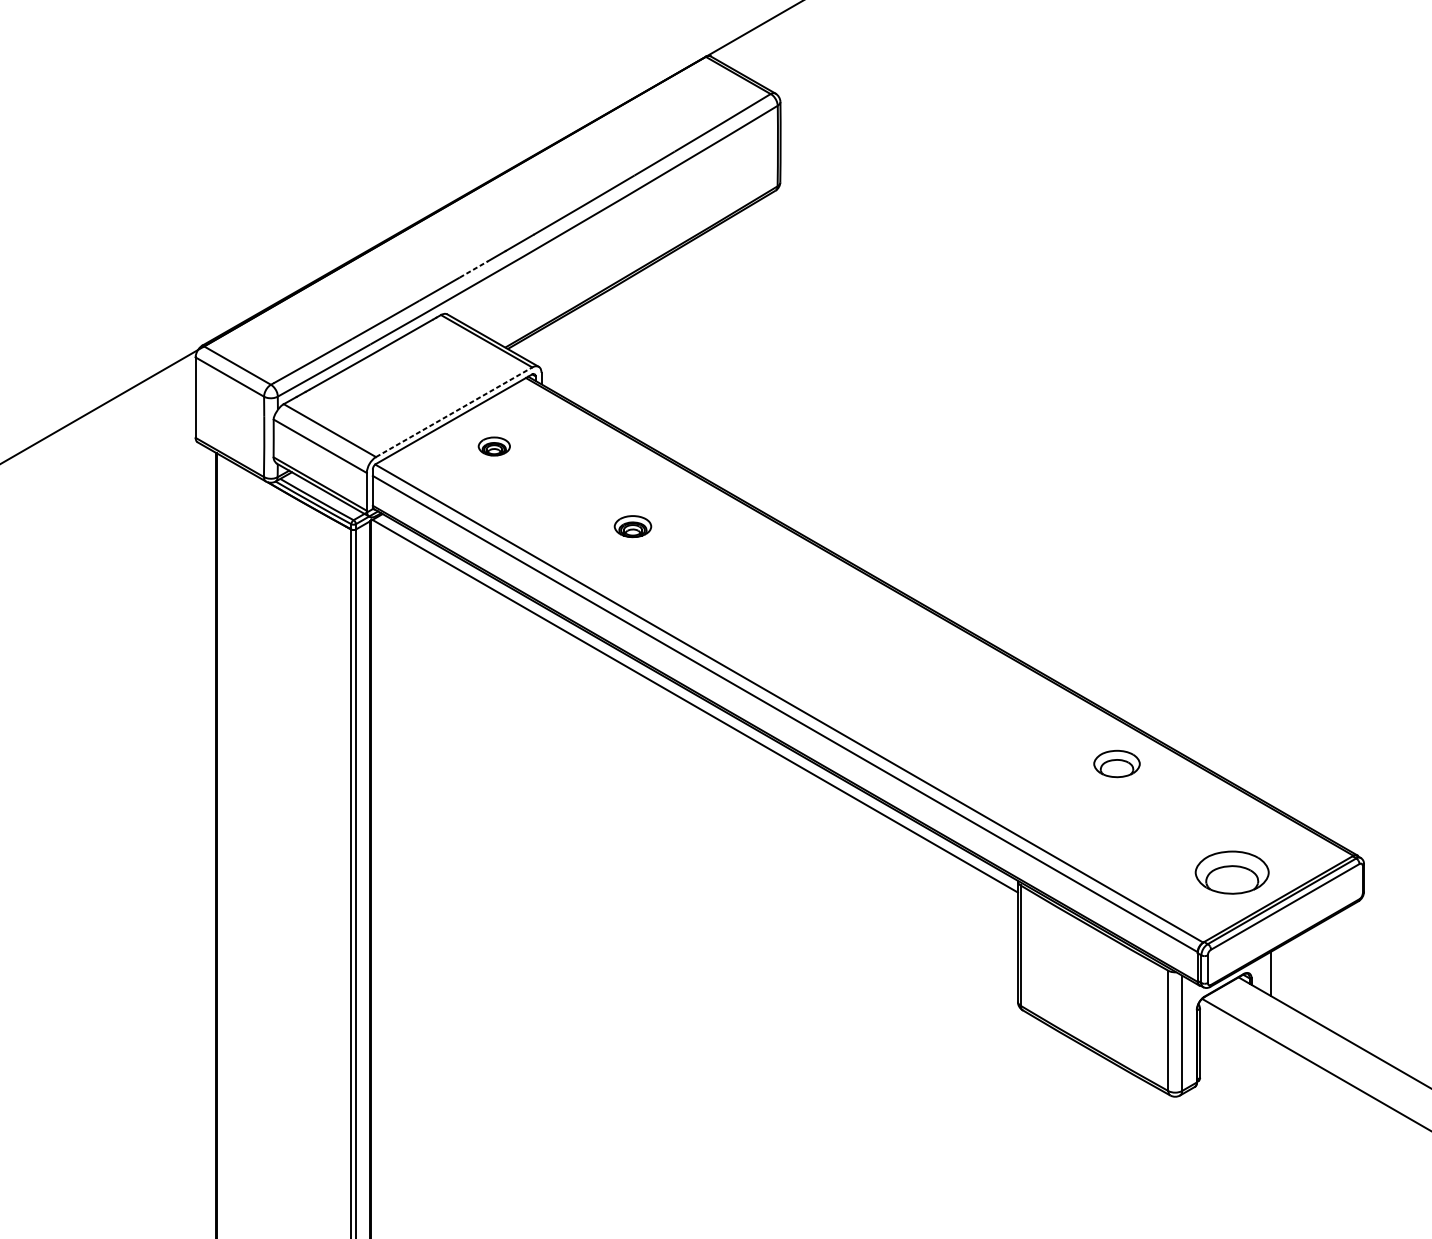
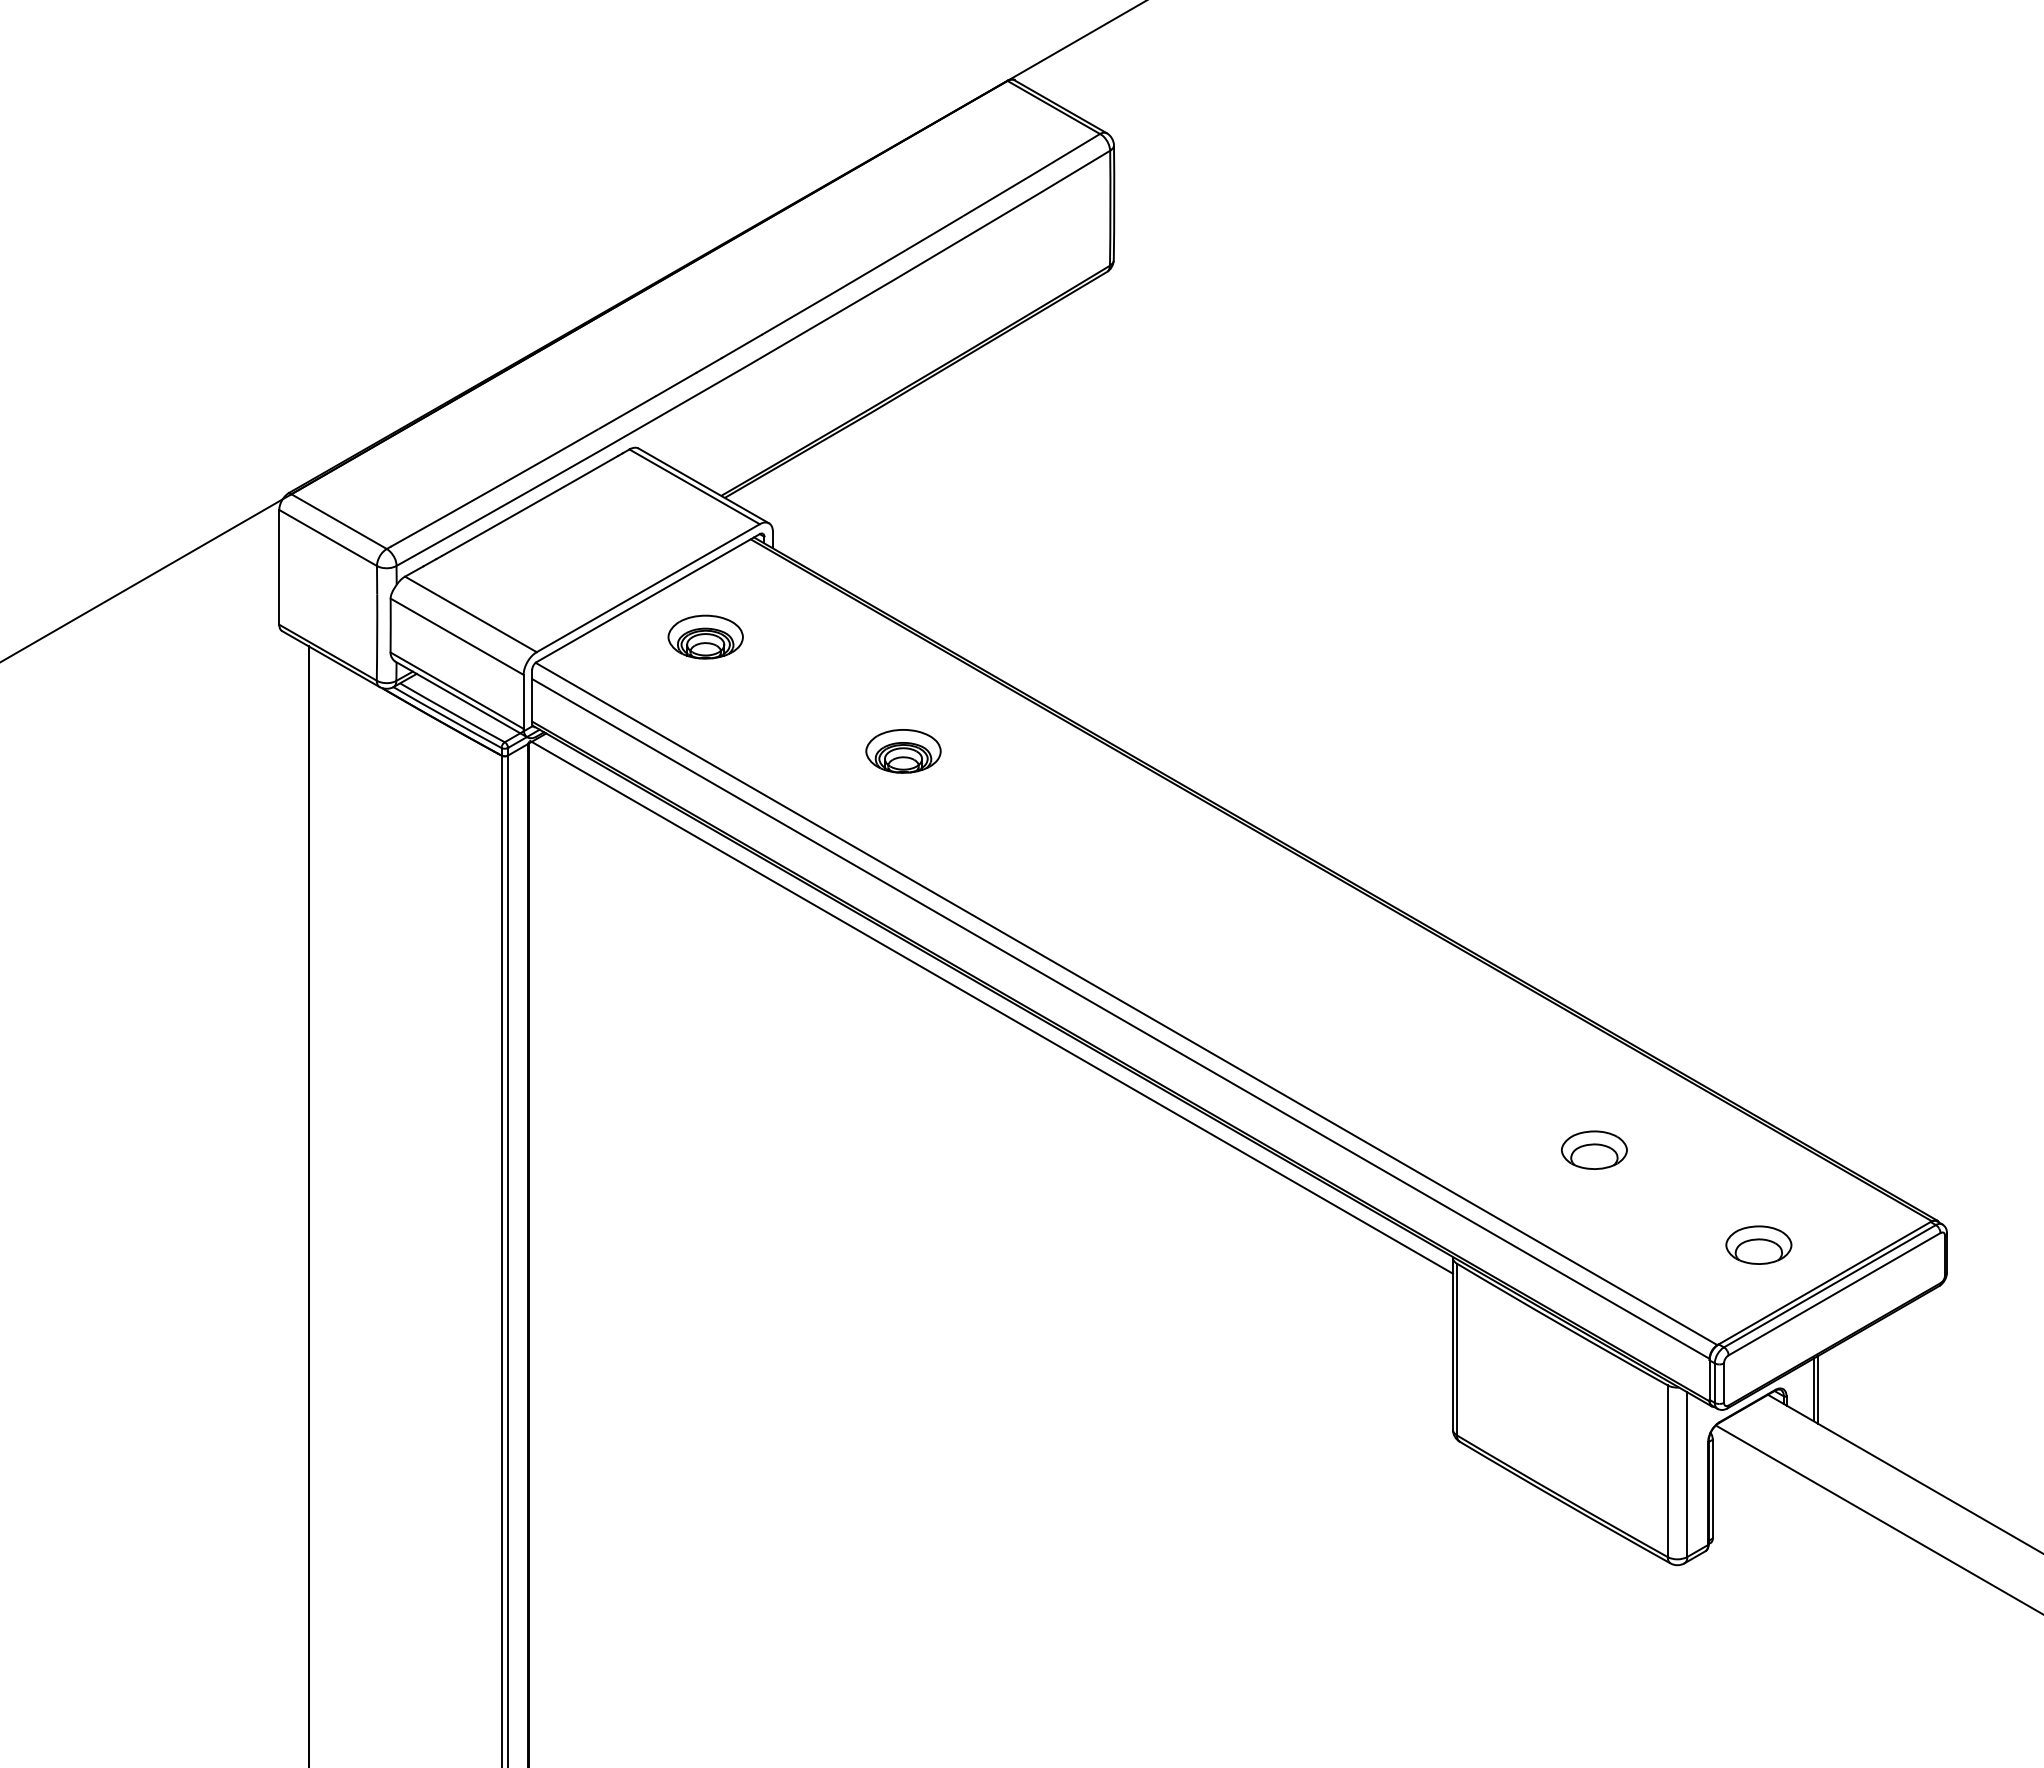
line: (473, 269) -> (676, 384), dashed -> solid
line: (454, 412) -> (648, 588), dashed -> solid
part: (494, 446) -> (705, 636), size x1.67
part: (632, 526) -> (903, 751), size x1.43
part: (1117, 763) -> (1594, 1149), moved
part: (1231, 872) -> (1758, 1244), size x0.62
line: (1274, 973) -> (1818, 1389), added

